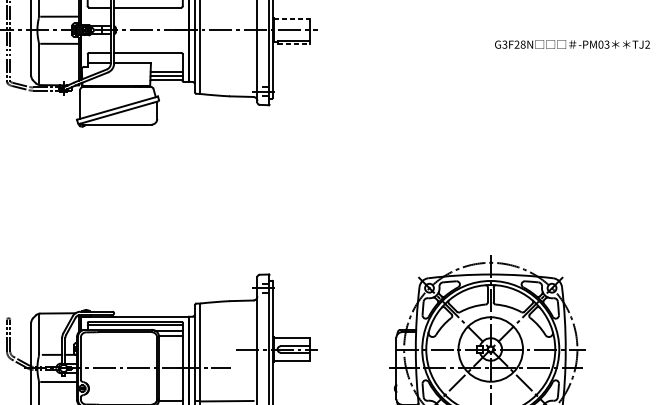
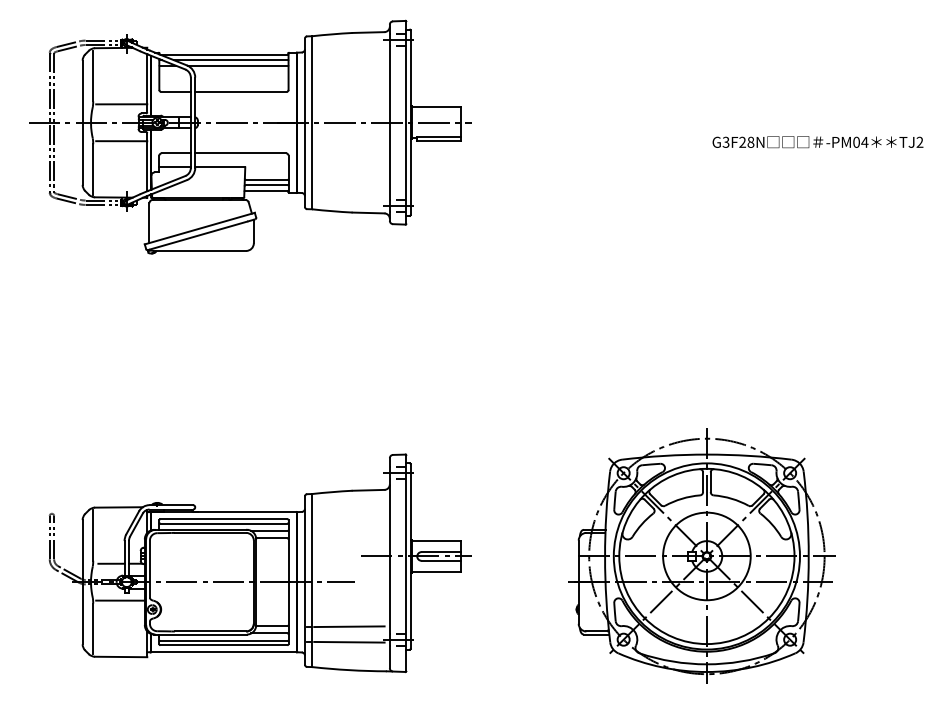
line: (291, 19) -> (436, 107), dashed -> solid
line: (293, 44) -> (439, 141), dashed -> solid
text: (606, 44) -> (864, 141), -PM03 -> -PM04

